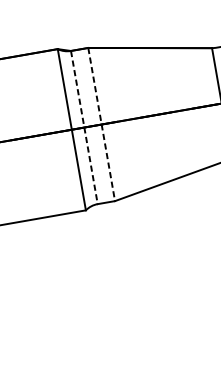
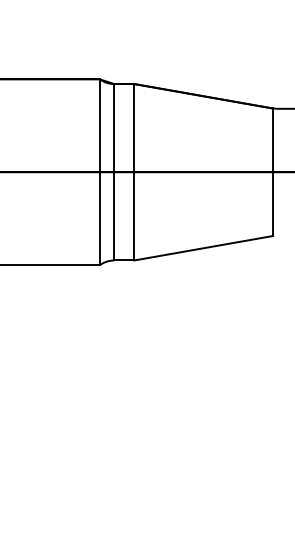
line: (101, 124) -> (134, 172), dashed -> solid
line: (84, 127) -> (114, 172), dashed -> solid

